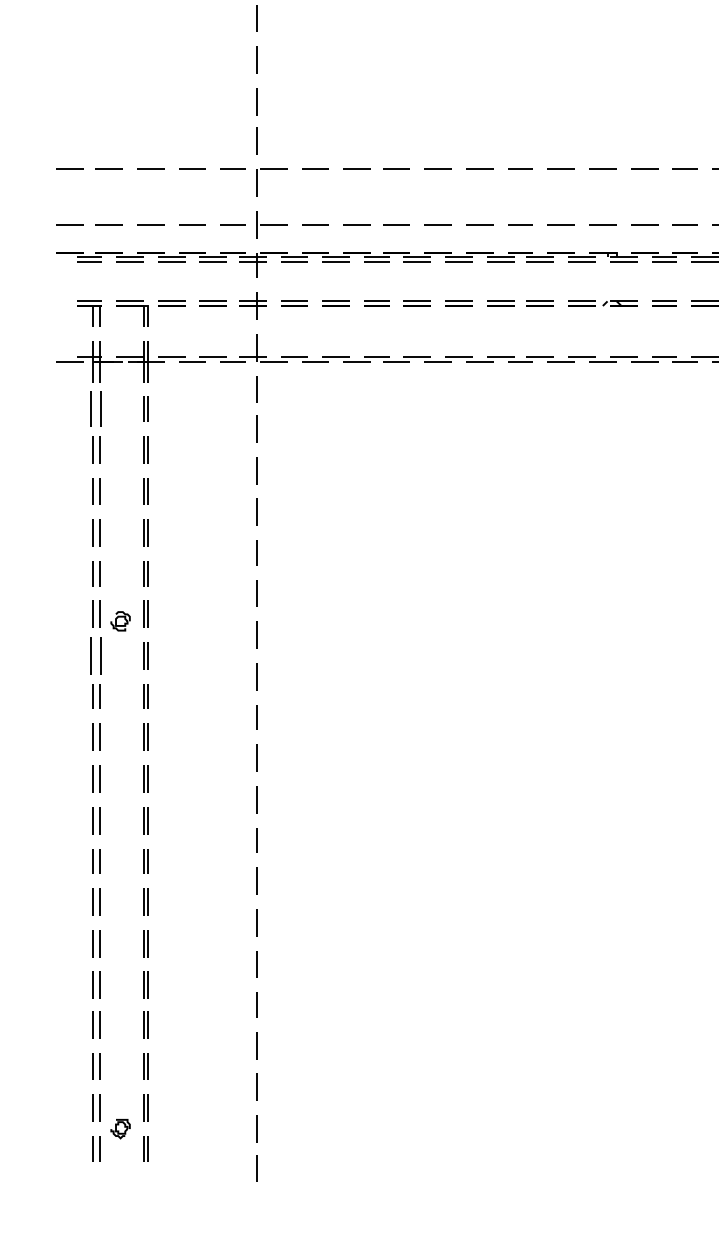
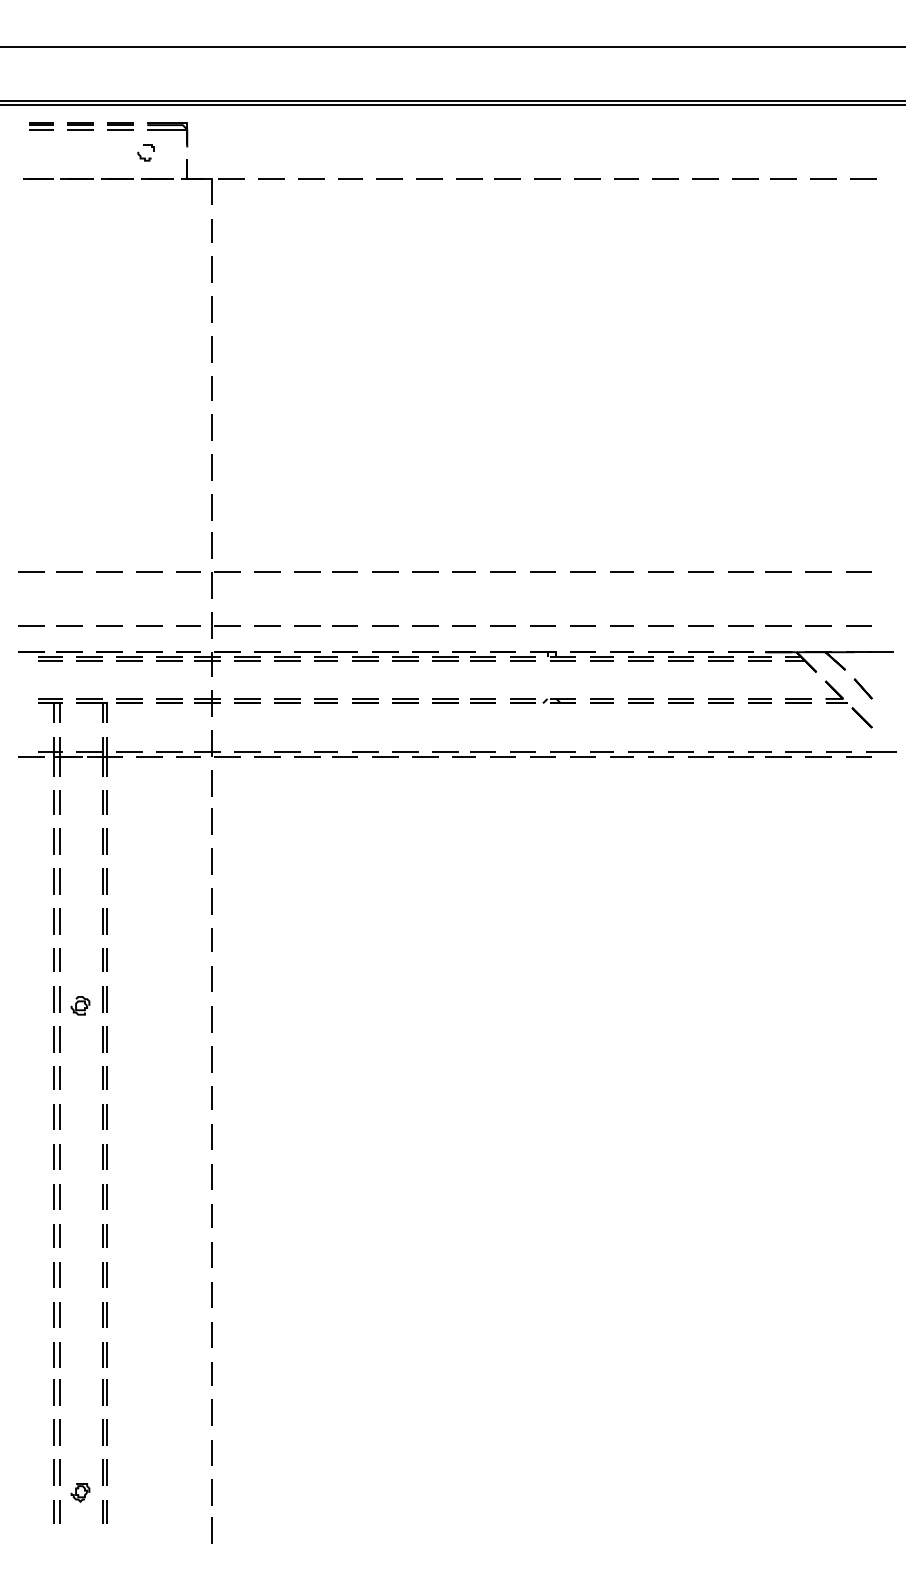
part: (95, 409) -> (56, 802), size x0.71
part: (95, 656) -> (56, 1039), size x0.71

